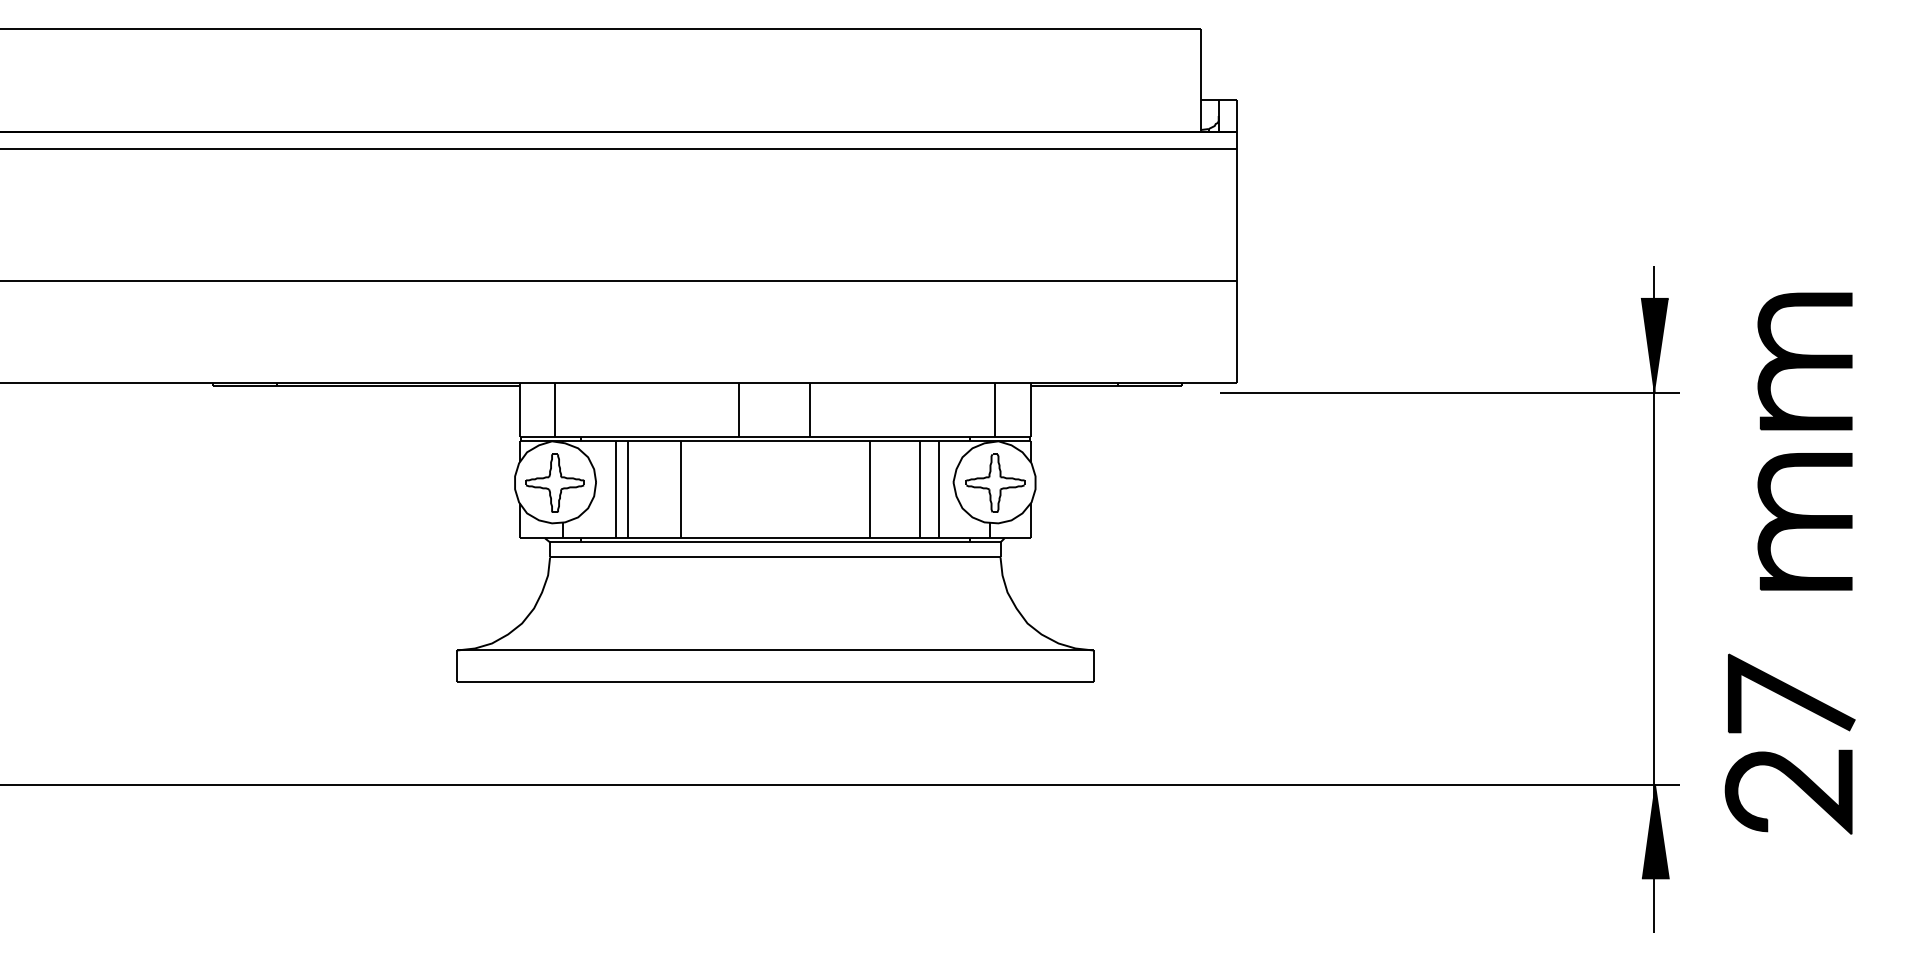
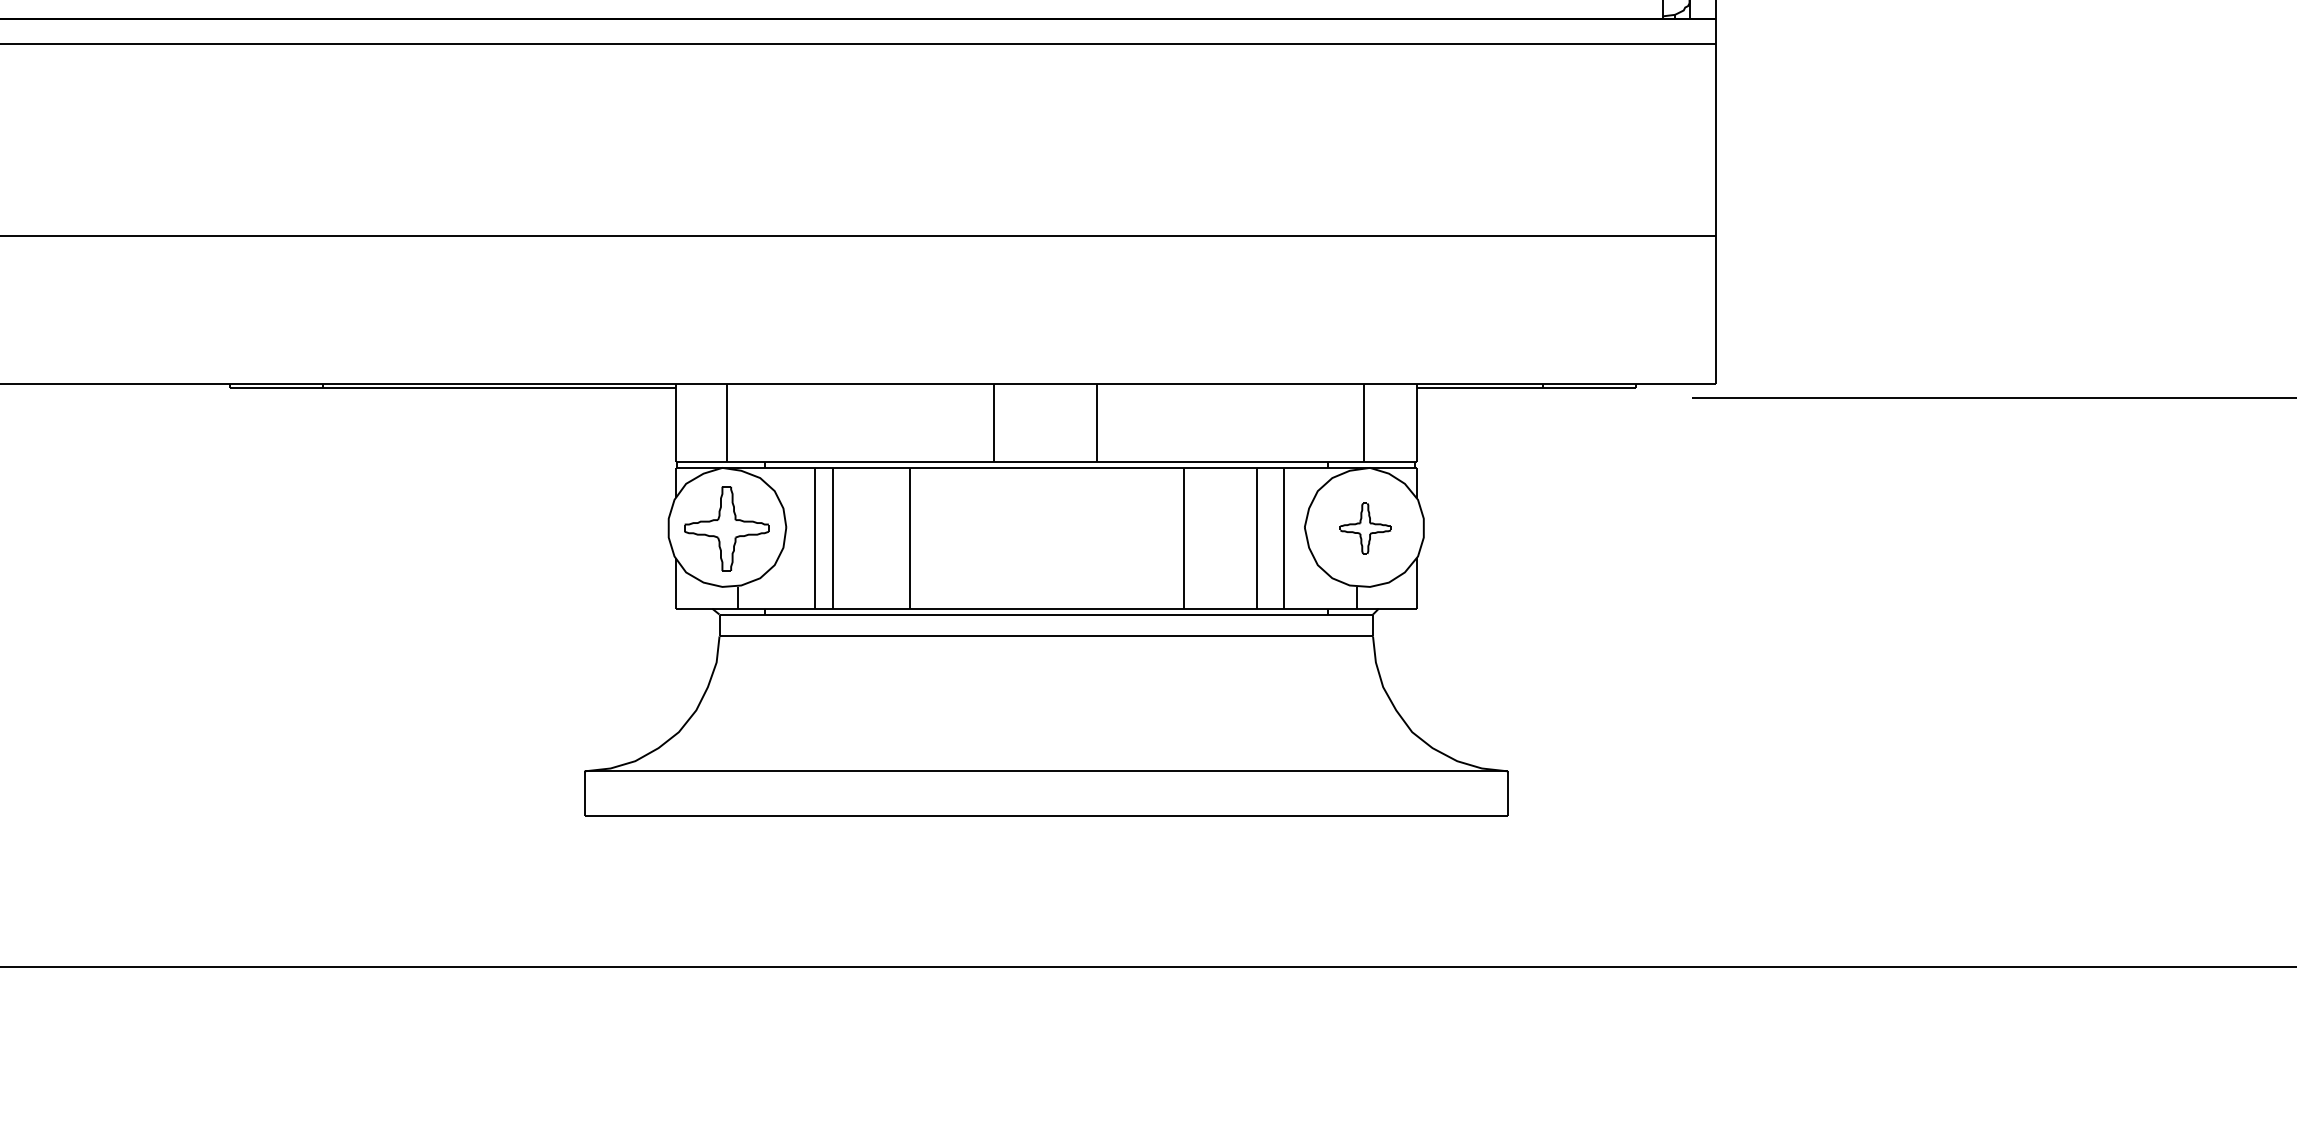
part: (995, 482) -> (1365, 527), size x0.6

